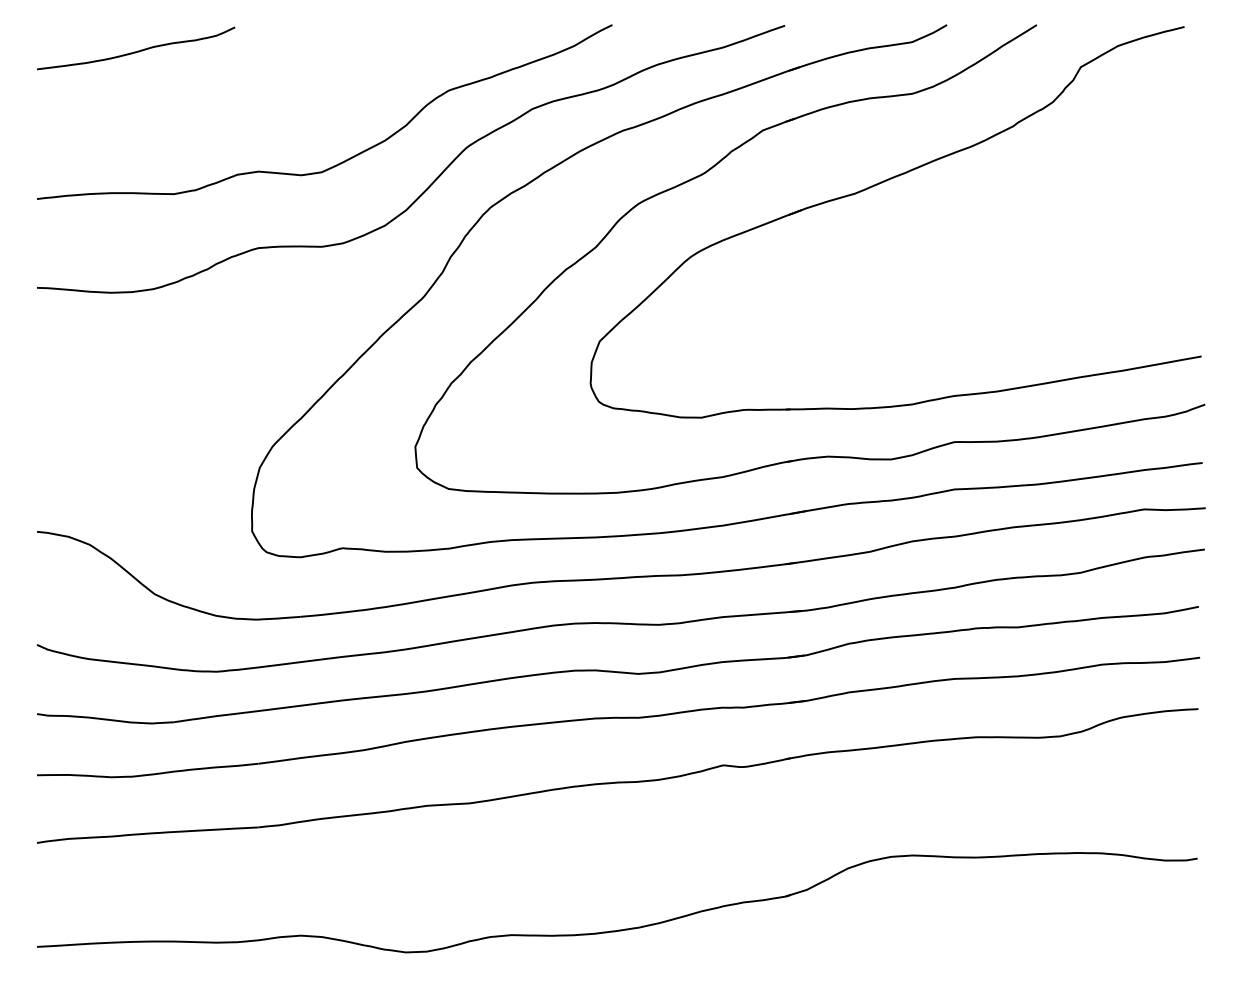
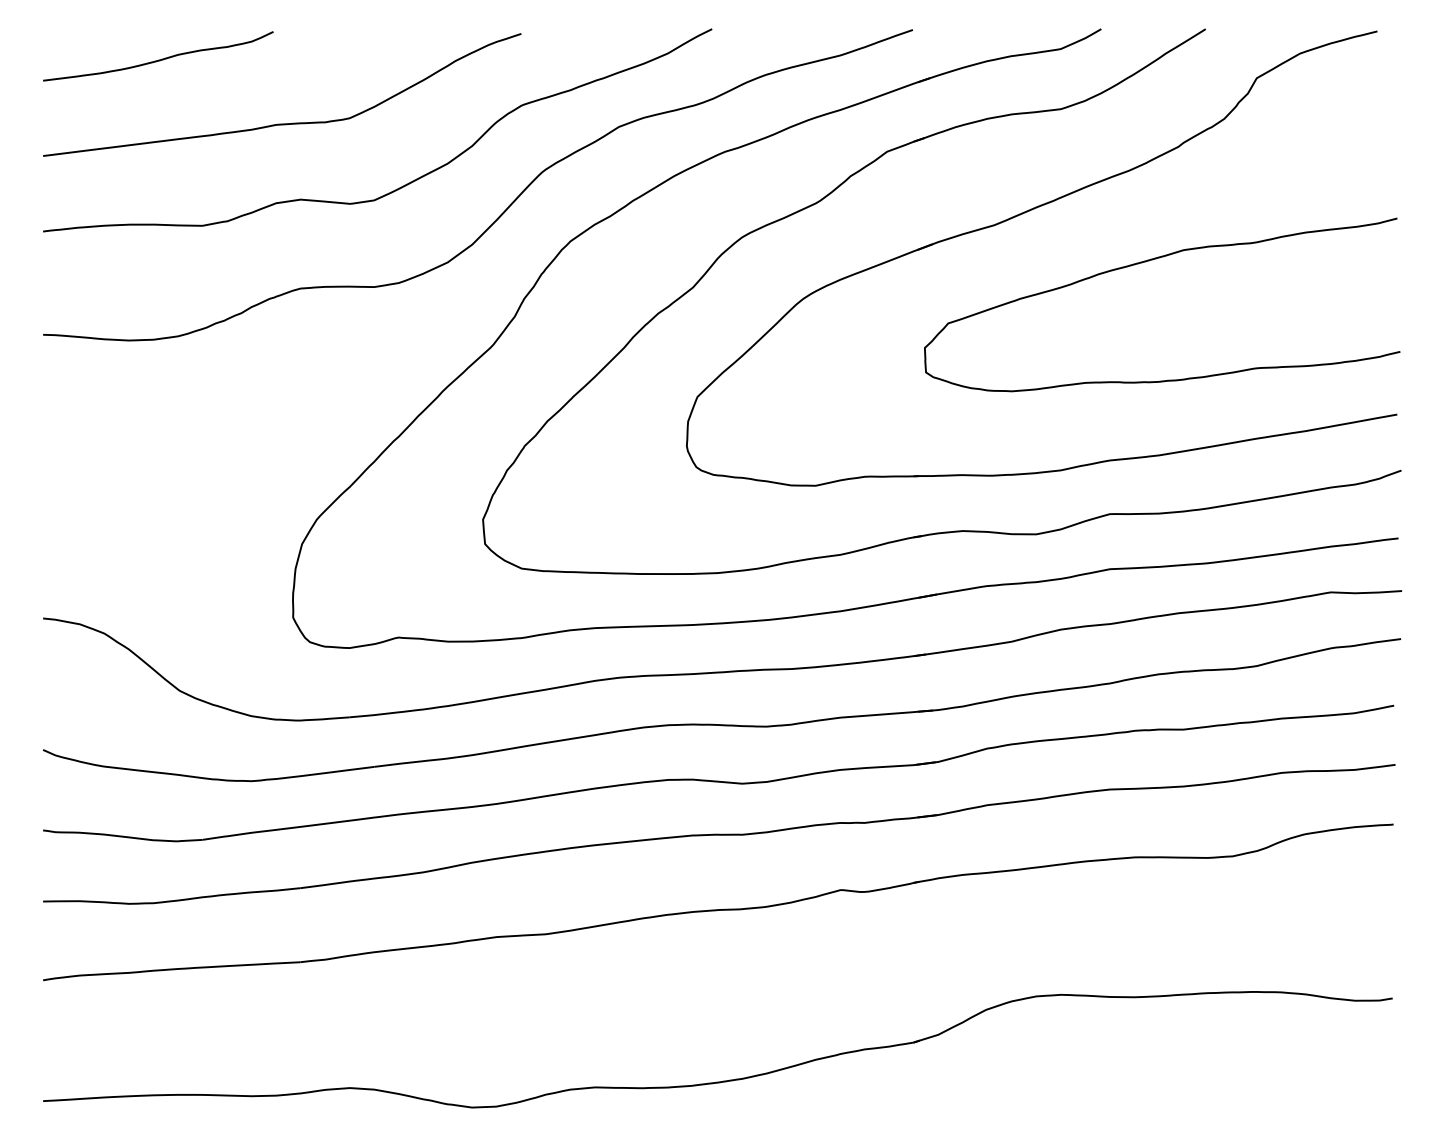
curve: (245, 105) -> (285, 122), added
curve: (990, 224) -> (1151, 261), added

